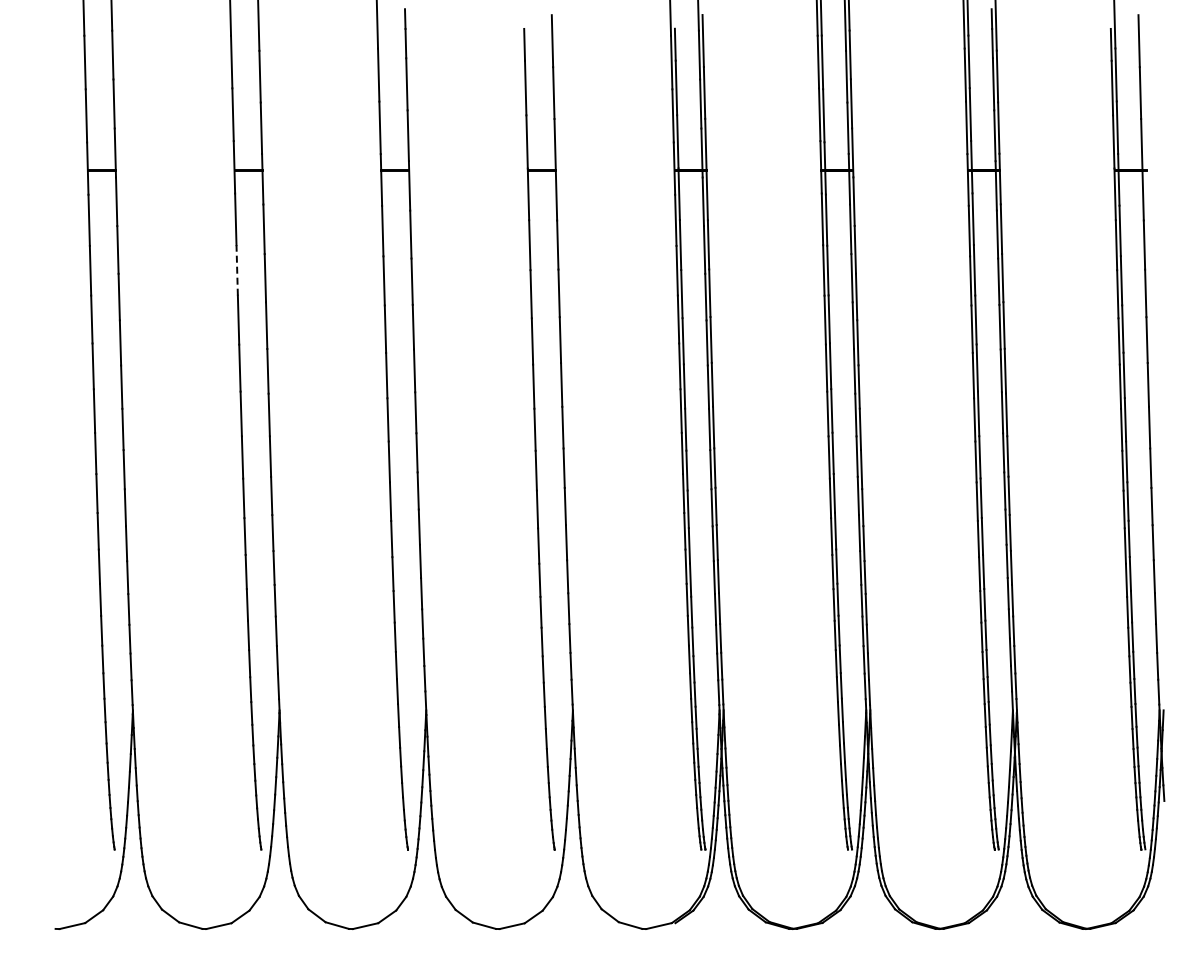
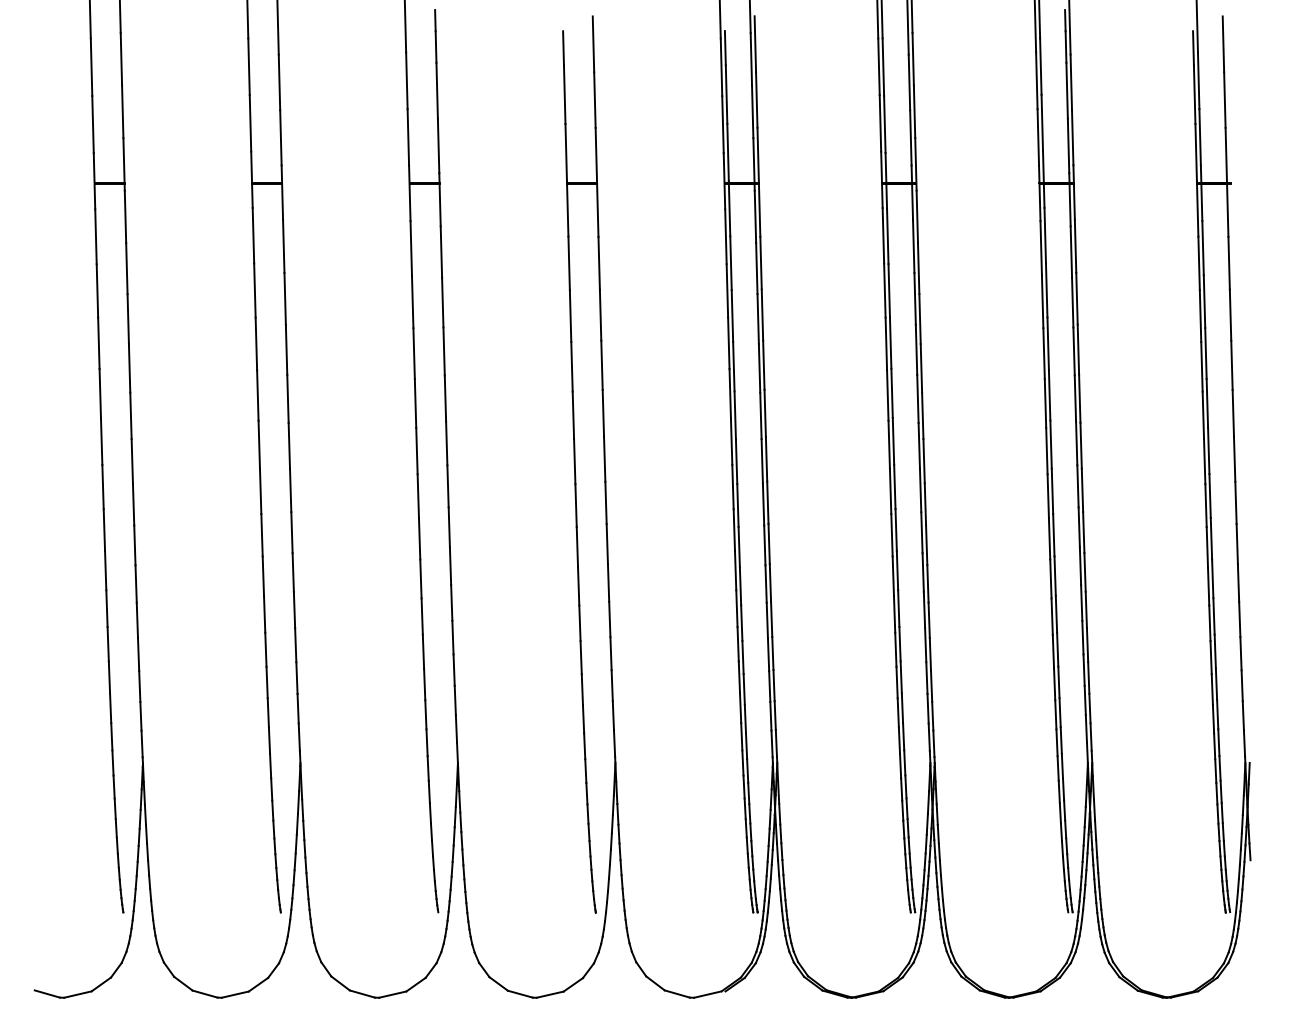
line: (237, 269) -> (255, 289), dashed -> solid
line: (43, 925) -> (46, 993), added

